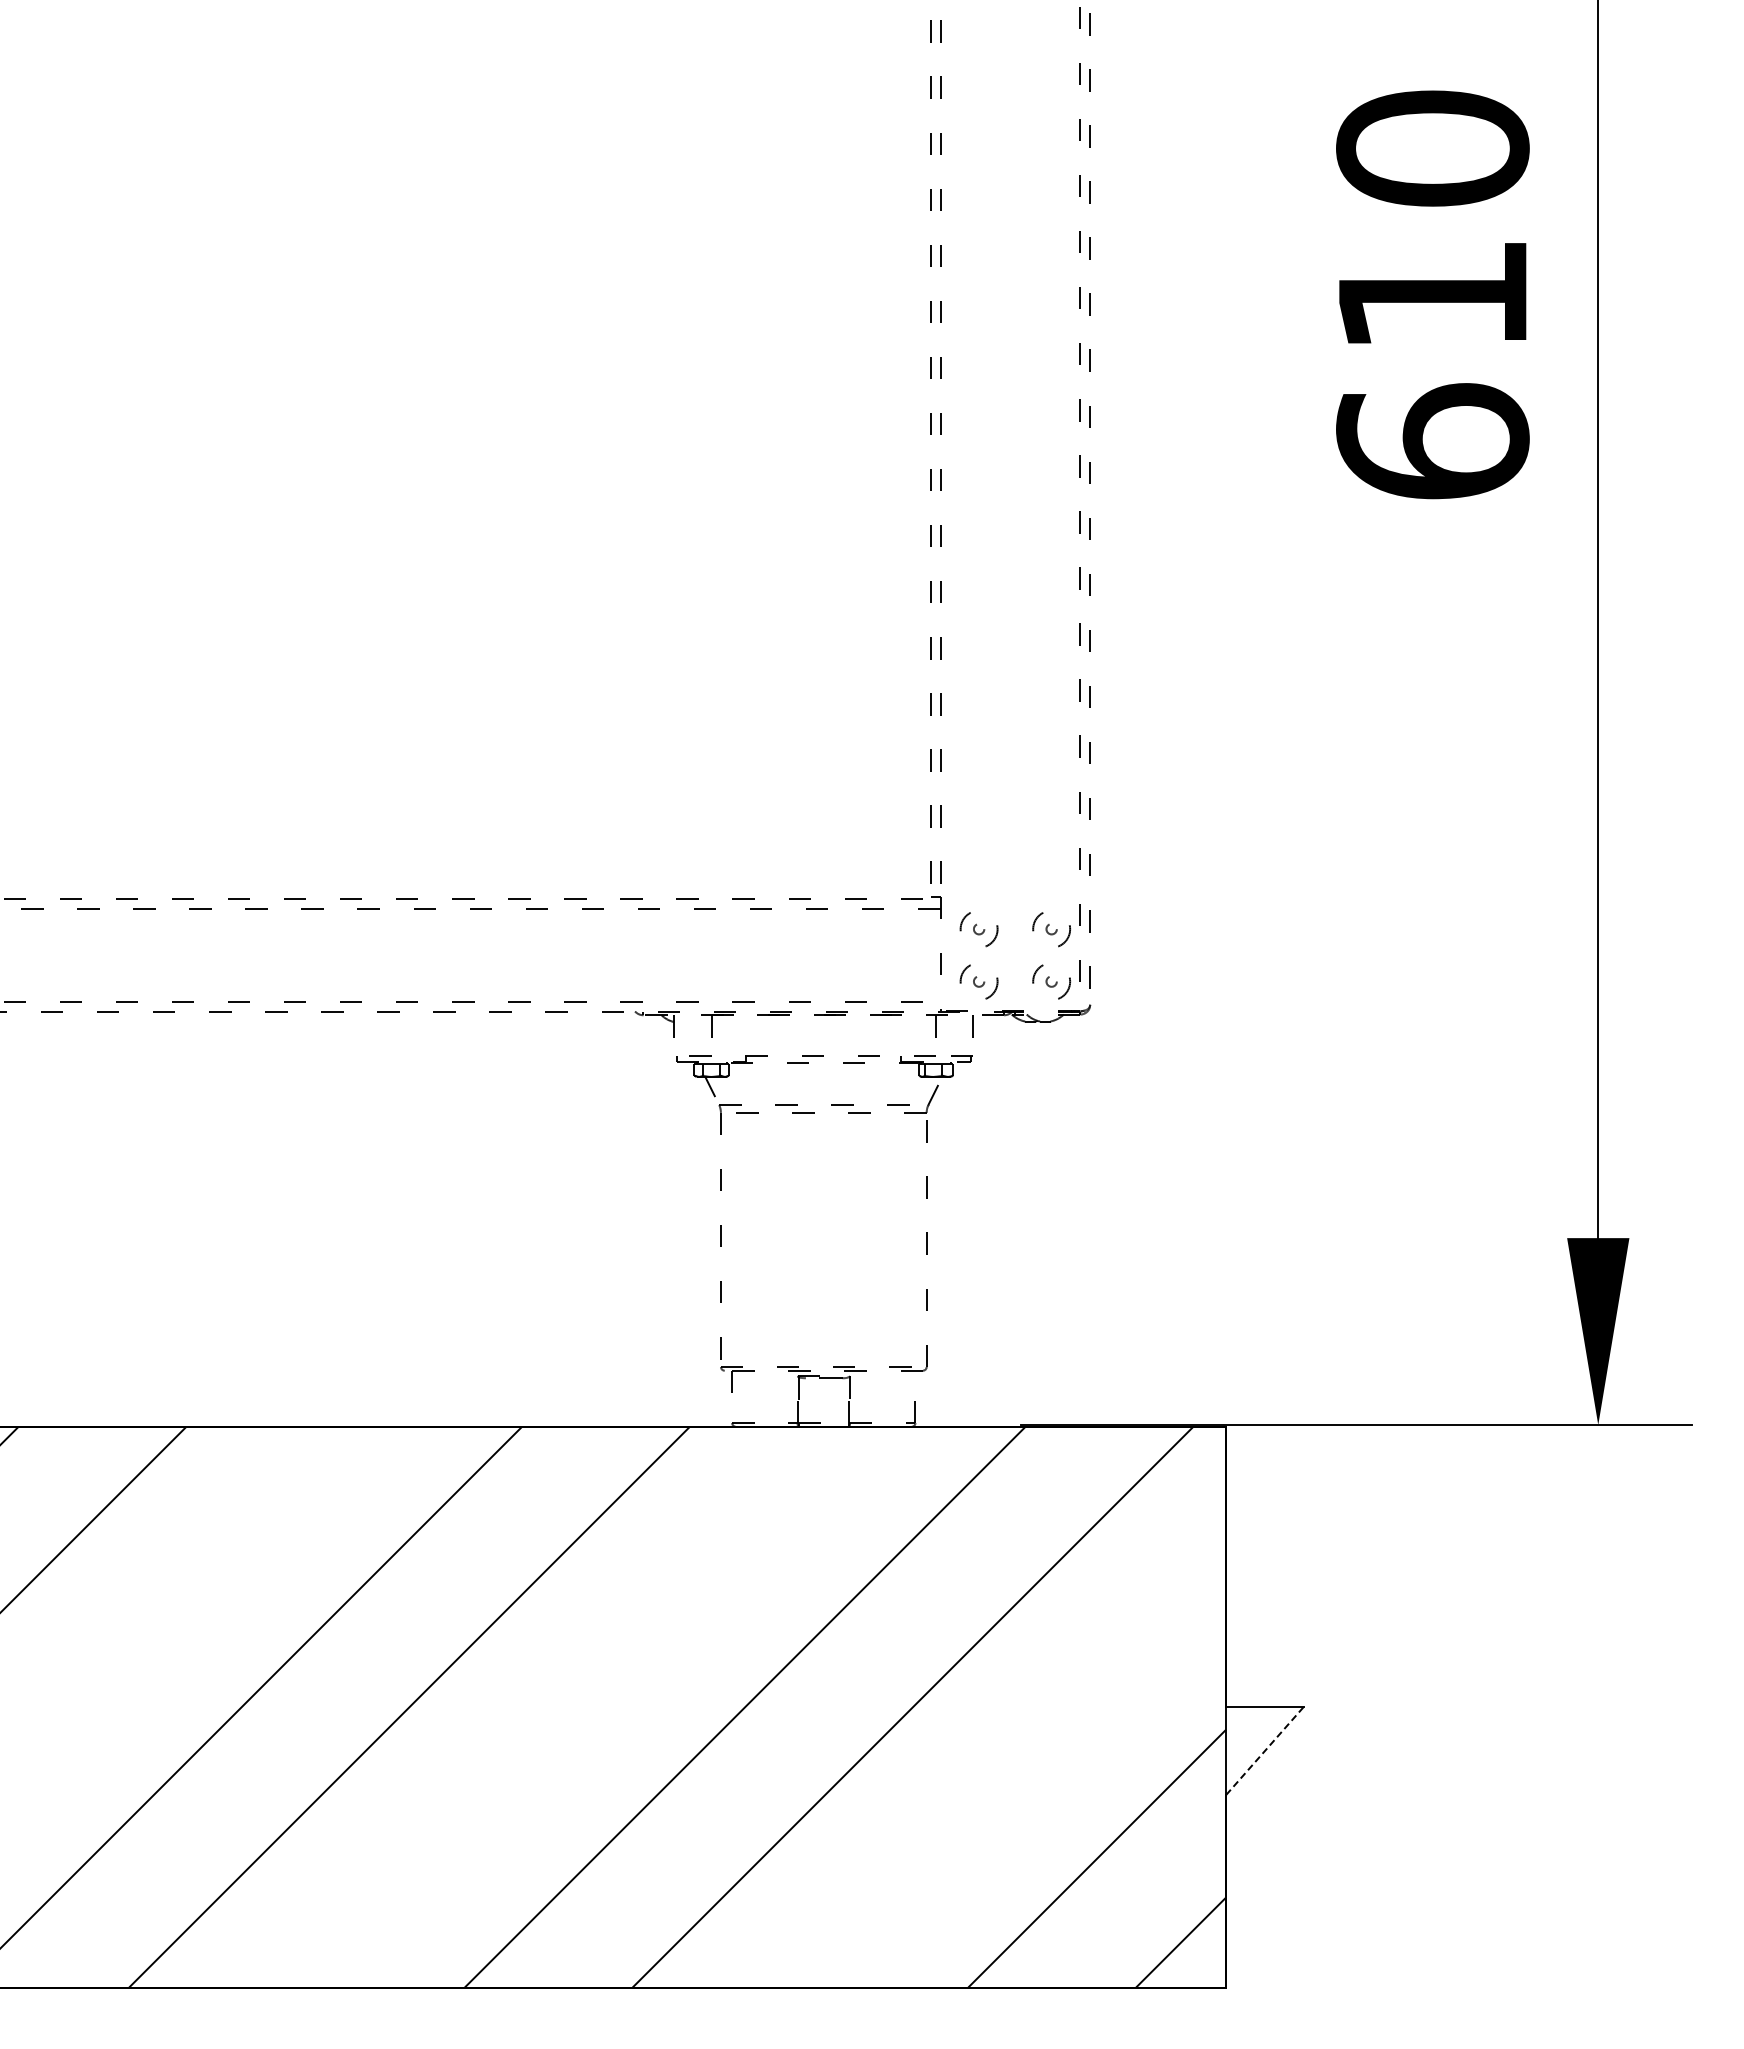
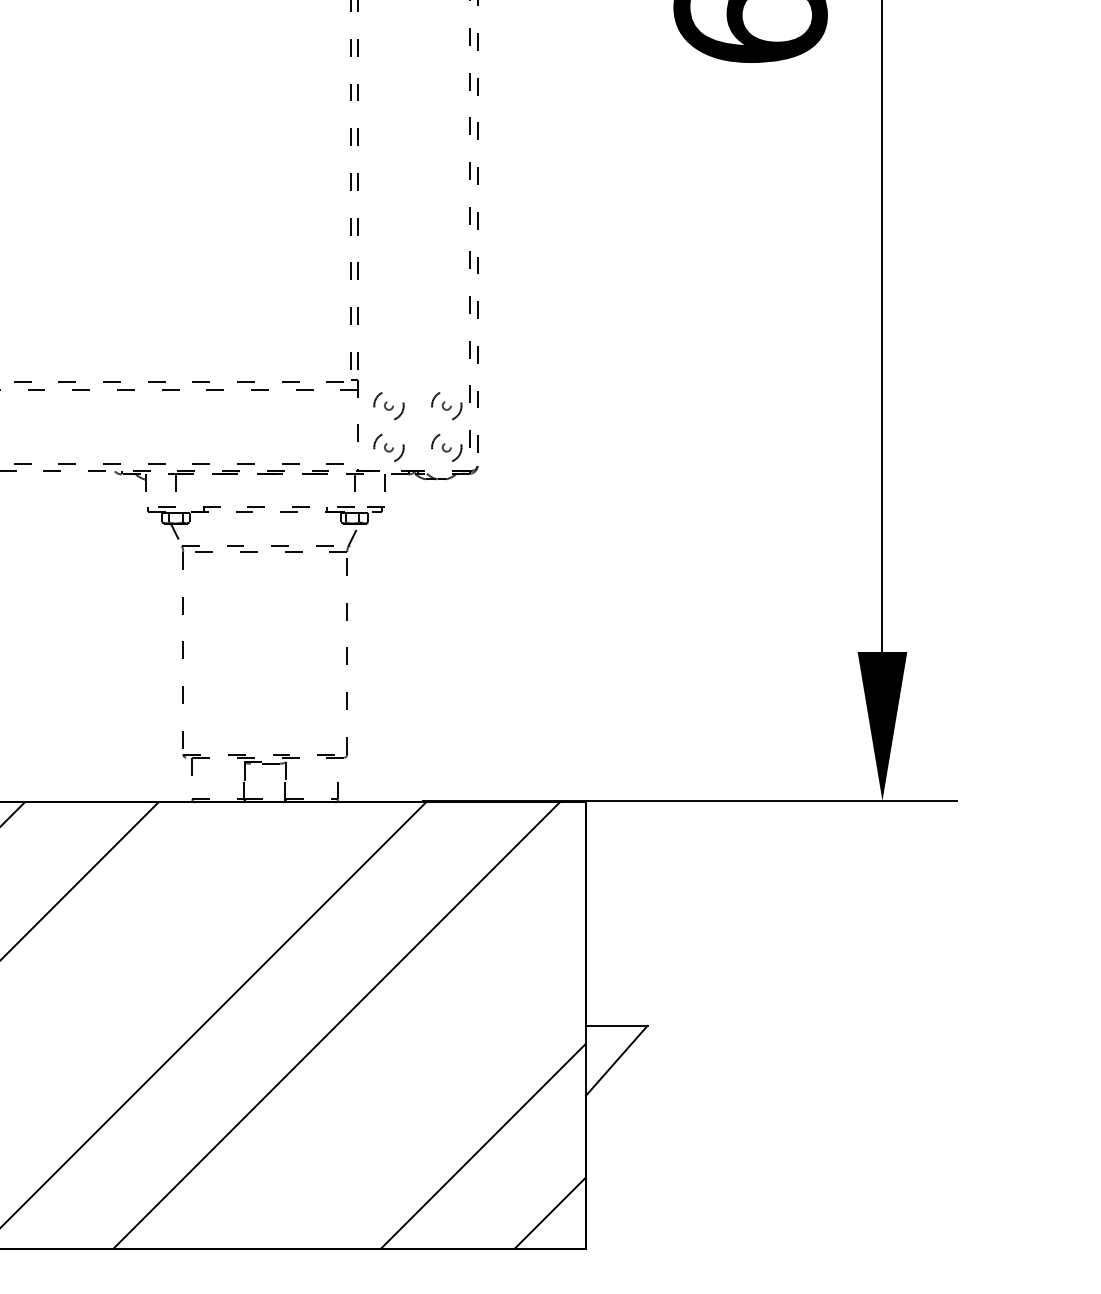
line: (1264, 1751) -> (616, 1061), dashed -> solid

